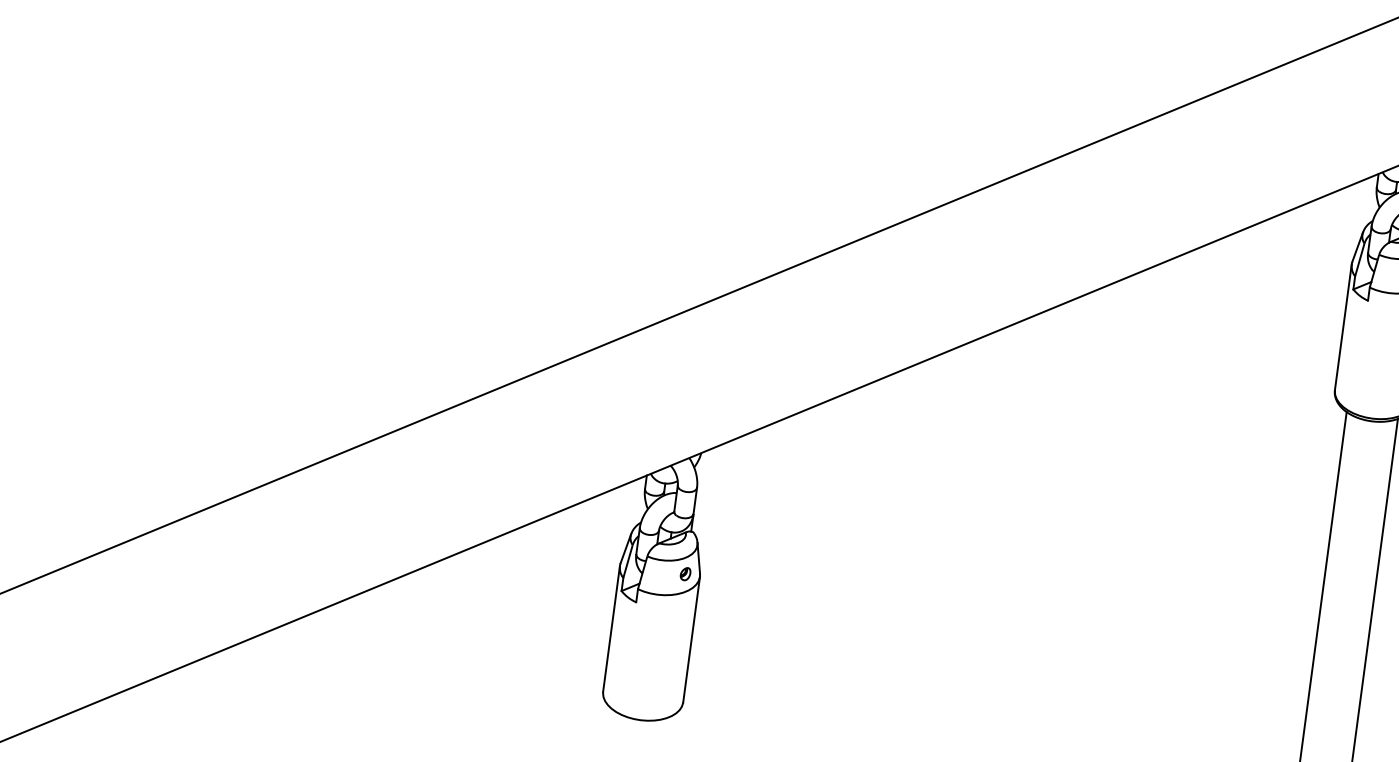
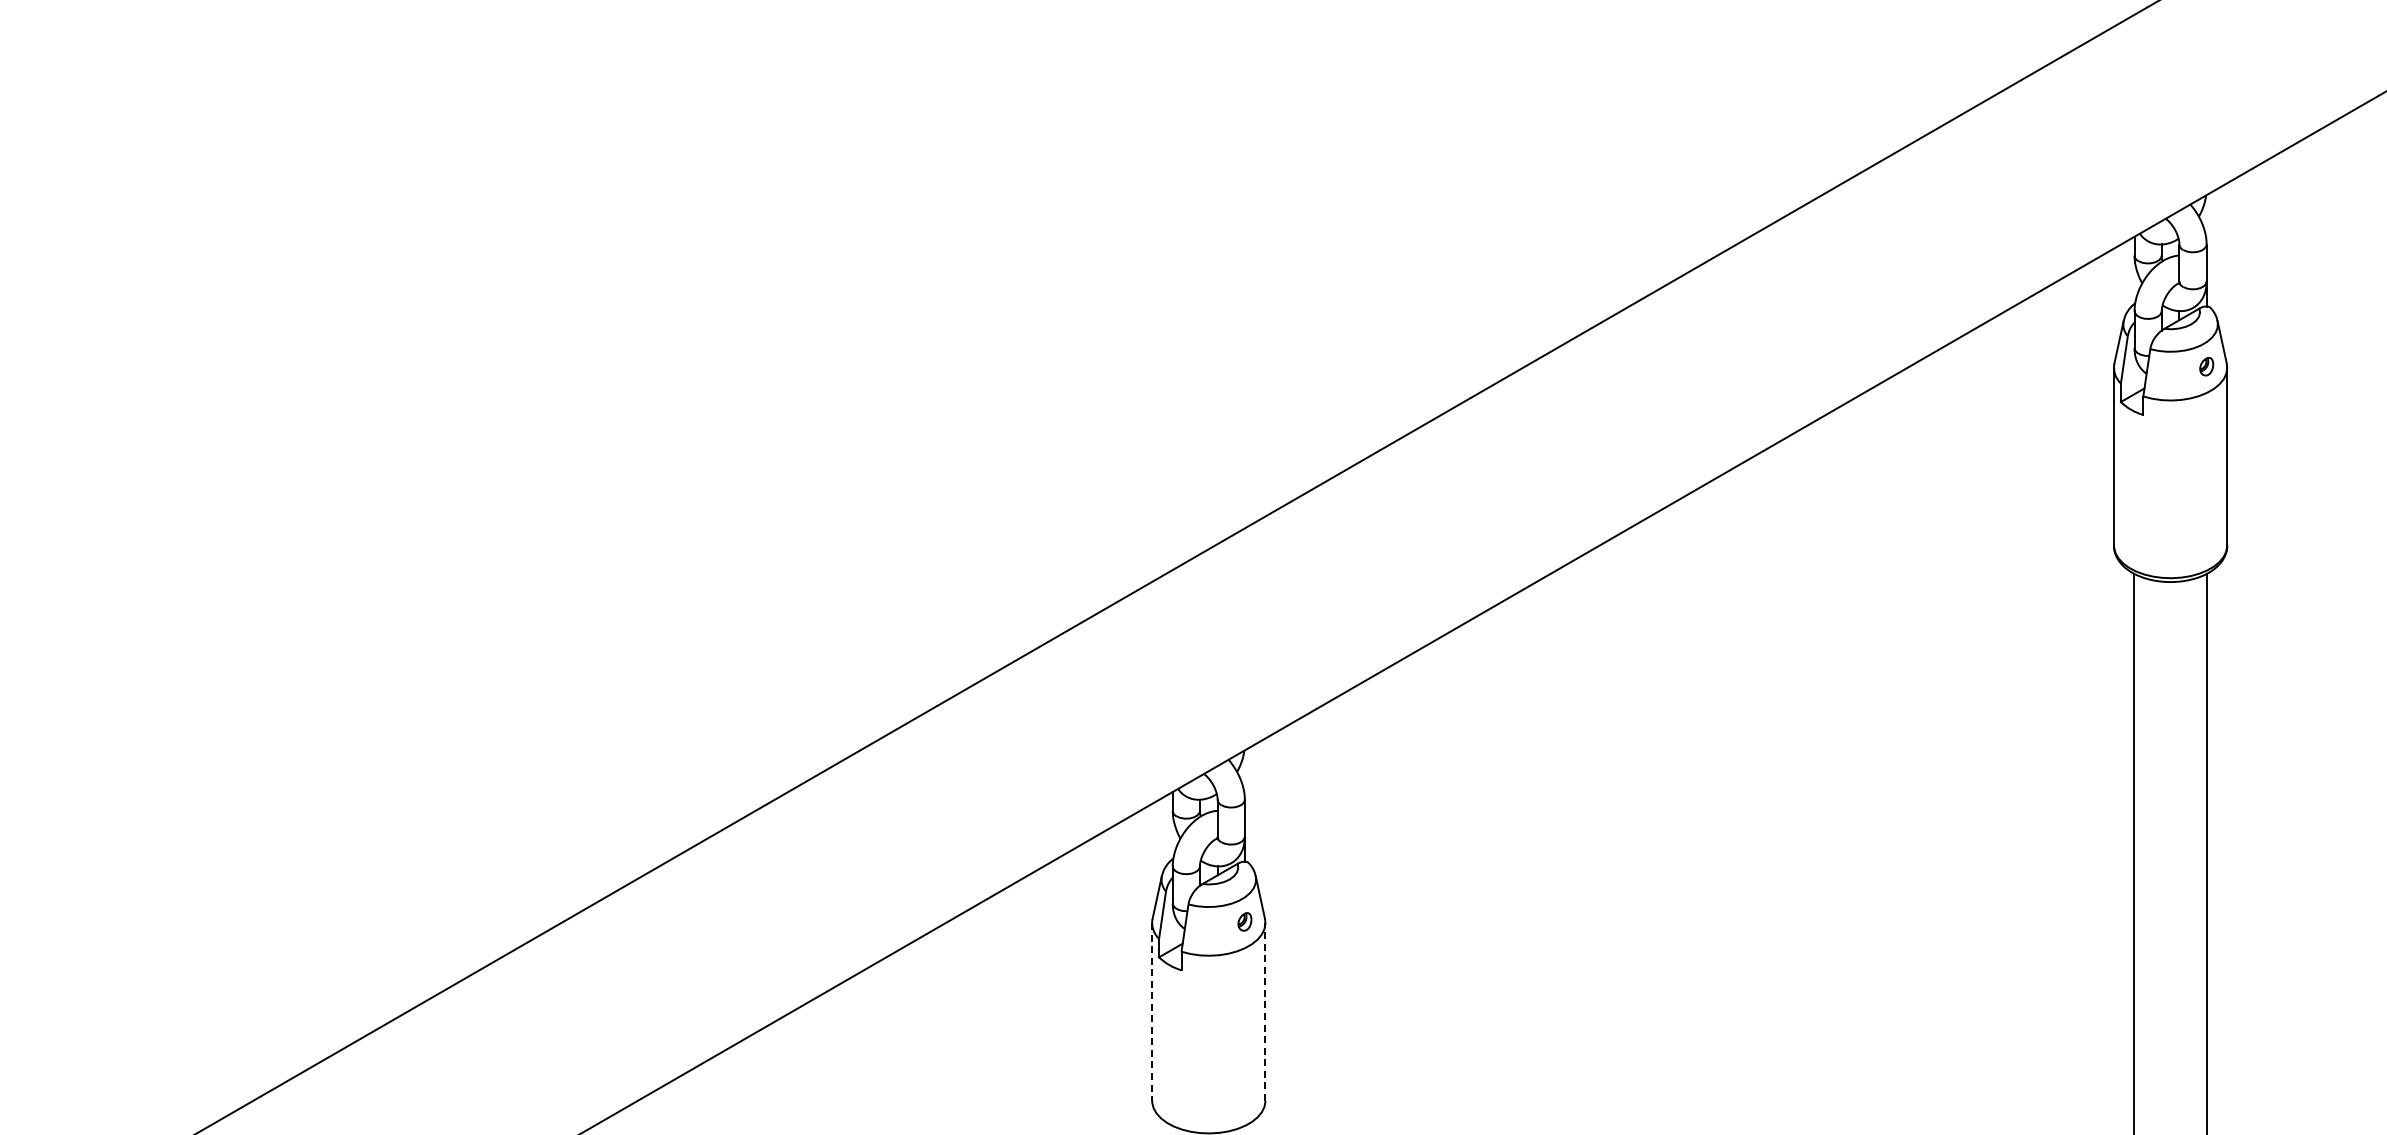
line: (611, 628) -> (1152, 1011), solid -> dashed
line: (691, 639) -> (1265, 1011), solid -> dashed

